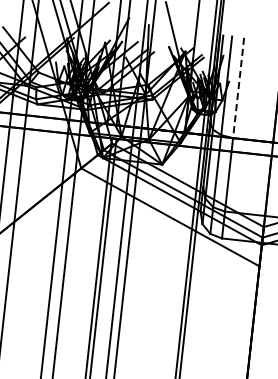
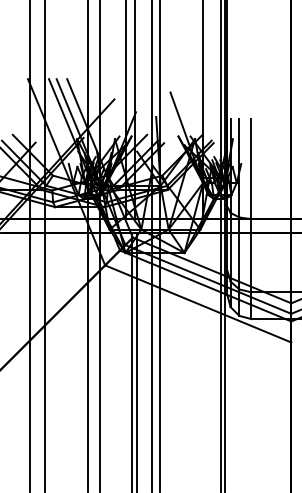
line: (238, 88) -> (251, 169), dashed -> solid

